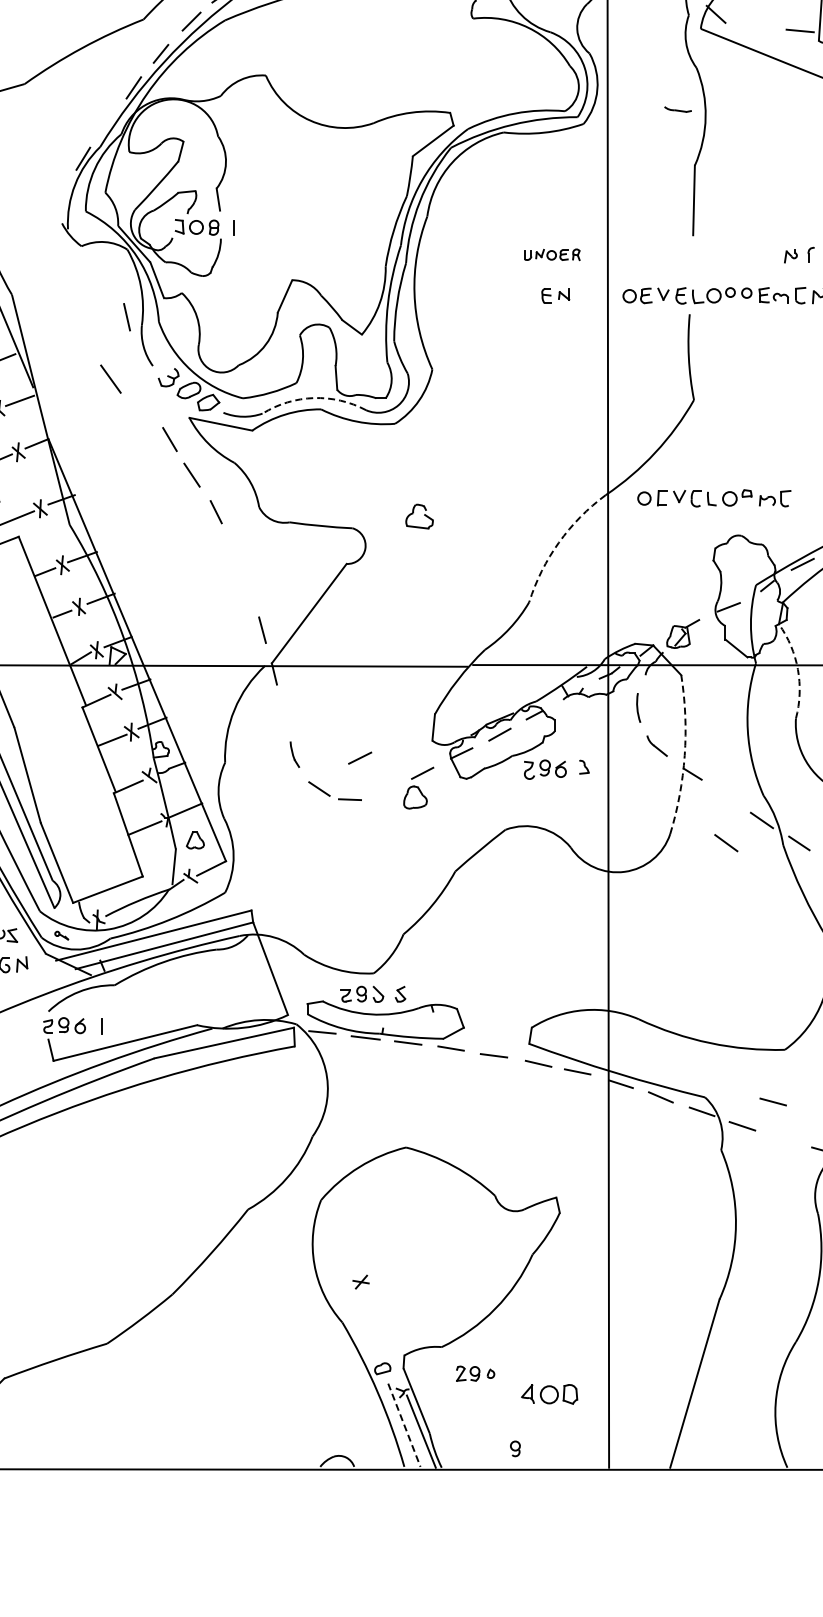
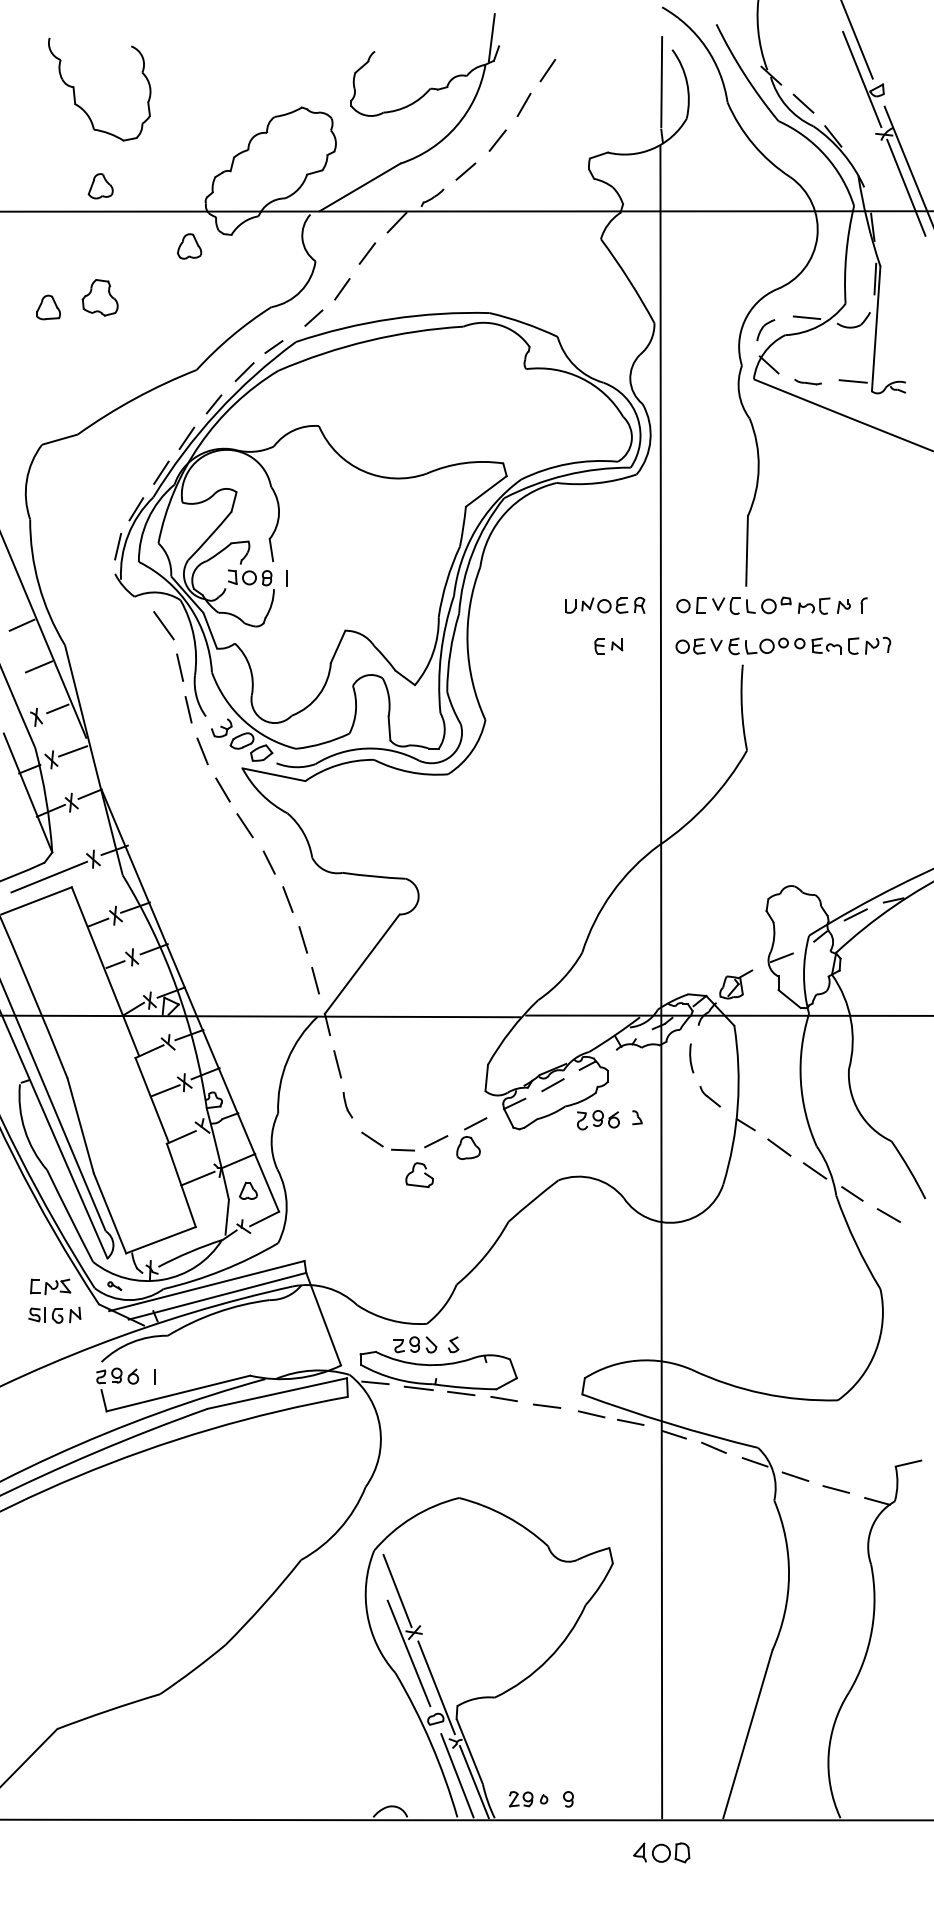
part: (677, 109) -> (807, 381), moved
line: (108, 122) -> (161, 472), added
line: (65, 196) -> (118, 546), added
part: (552, 254) -> (605, 604), size x1.43
line: (135, 359) -> (188, 709), added
line: (110, 379) -> (163, 625), moved
arc: (313, 398) -> (366, 748), dashed -> solid
line: (149, 401) -> (202, 751), added
part: (714, 498) -> (753, 605), moved
part: (419, 516) -> (419, 1174), moved
arc: (559, 543) -> (612, 893), dashed -> solid
line: (234, 549) -> (287, 899), added
line: (250, 589) -> (303, 939), added
arc: (797, 670) -> (850, 1020), dashed -> solid
line: (284, 714) -> (337, 1064), added
arc: (684, 755) -> (737, 1105), dashed -> solid
line: (360, 758) -> (436, 1141), moved
line: (726, 843) -> (779, 1147), moved
line: (772, 1102) -> (835, 1489), moved
line: (344, 1240) -> (397, 1590), added
line: (355, 1303) -> (408, 1653), added
line: (383, 1337) -> (436, 1687), added
part: (475, 1374) -> (528, 1799), moved
part: (549, 1394) -> (661, 1852), moved
line: (404, 1425) -> (457, 1775), dashed -> solid

